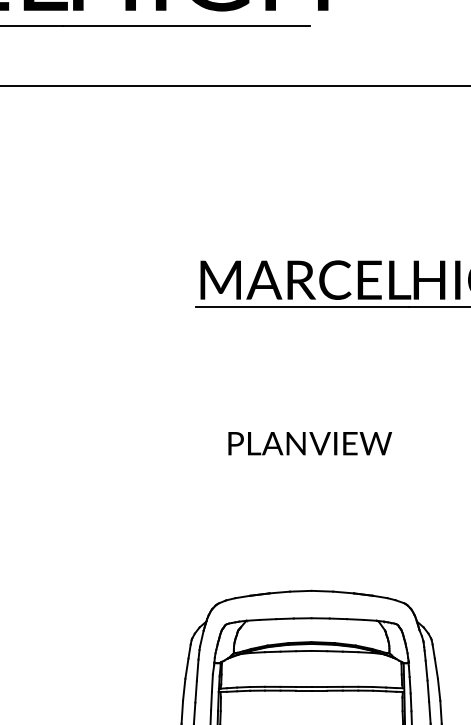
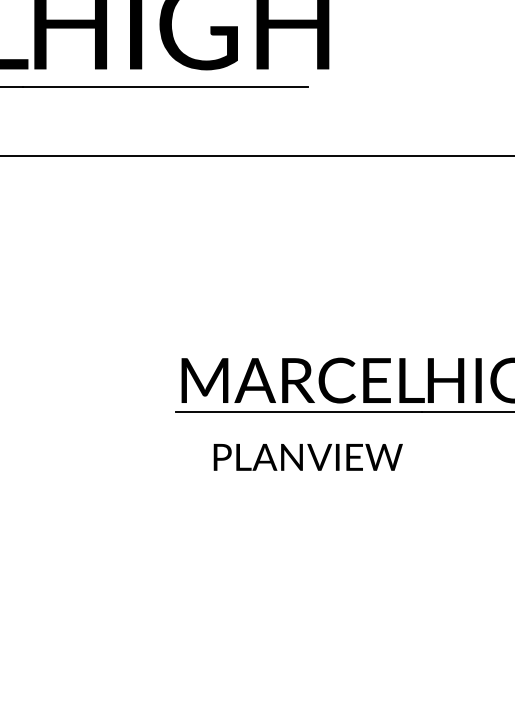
text: (309, 443) -> (307, 457), moved

